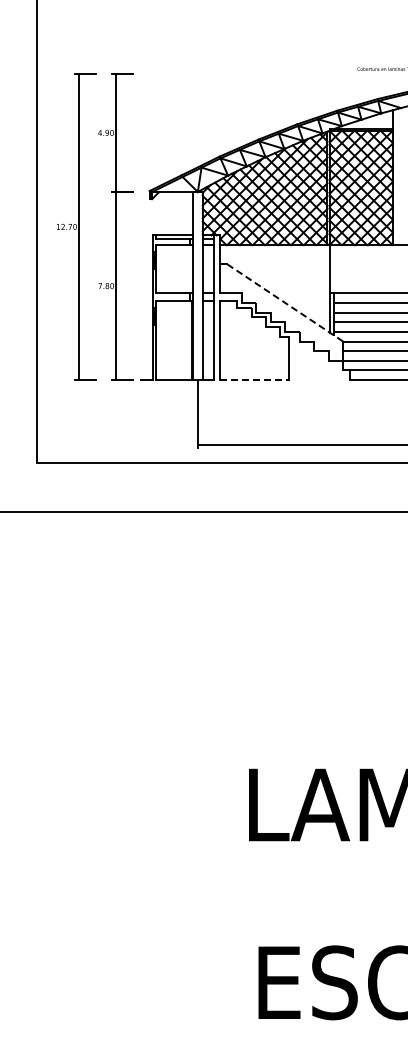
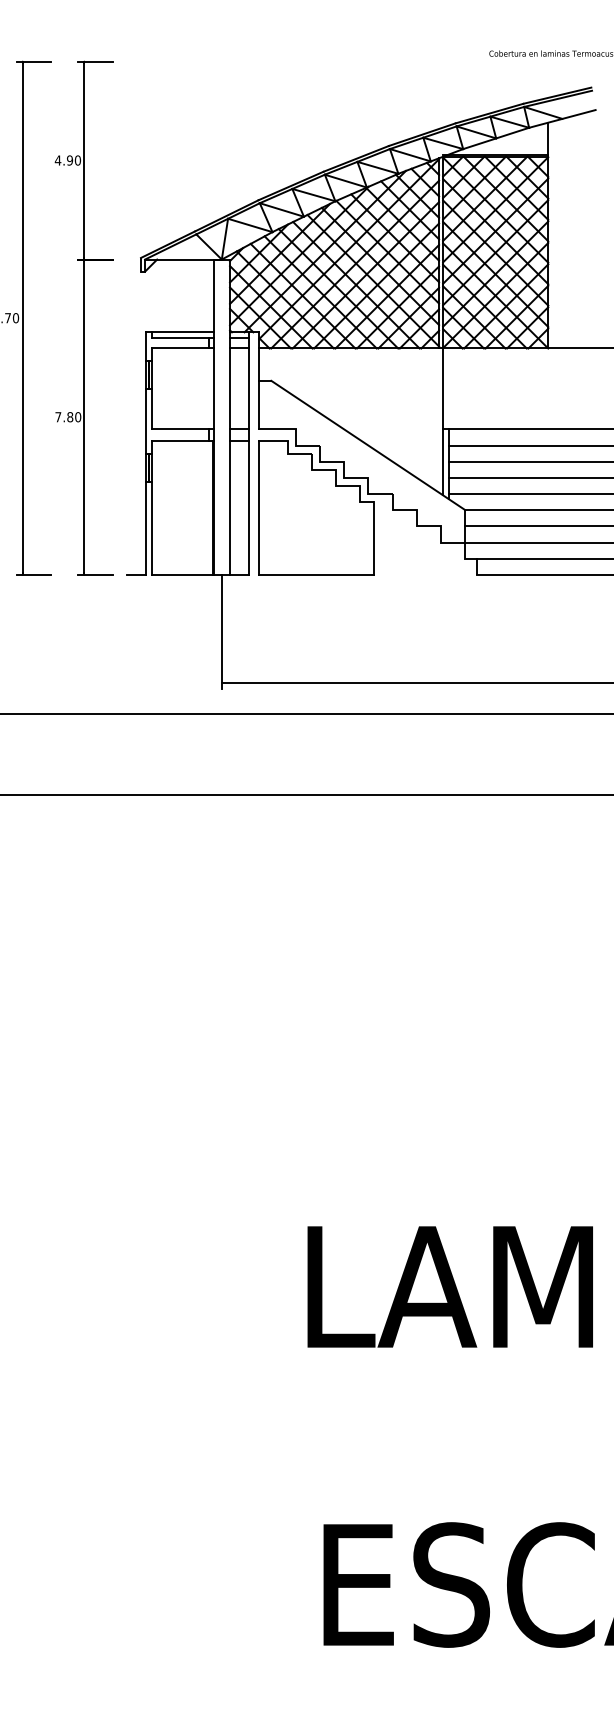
line: (285, 302) -> (368, 444), dashed -> solid
line: (255, 380) -> (318, 575), dashed -> solid

